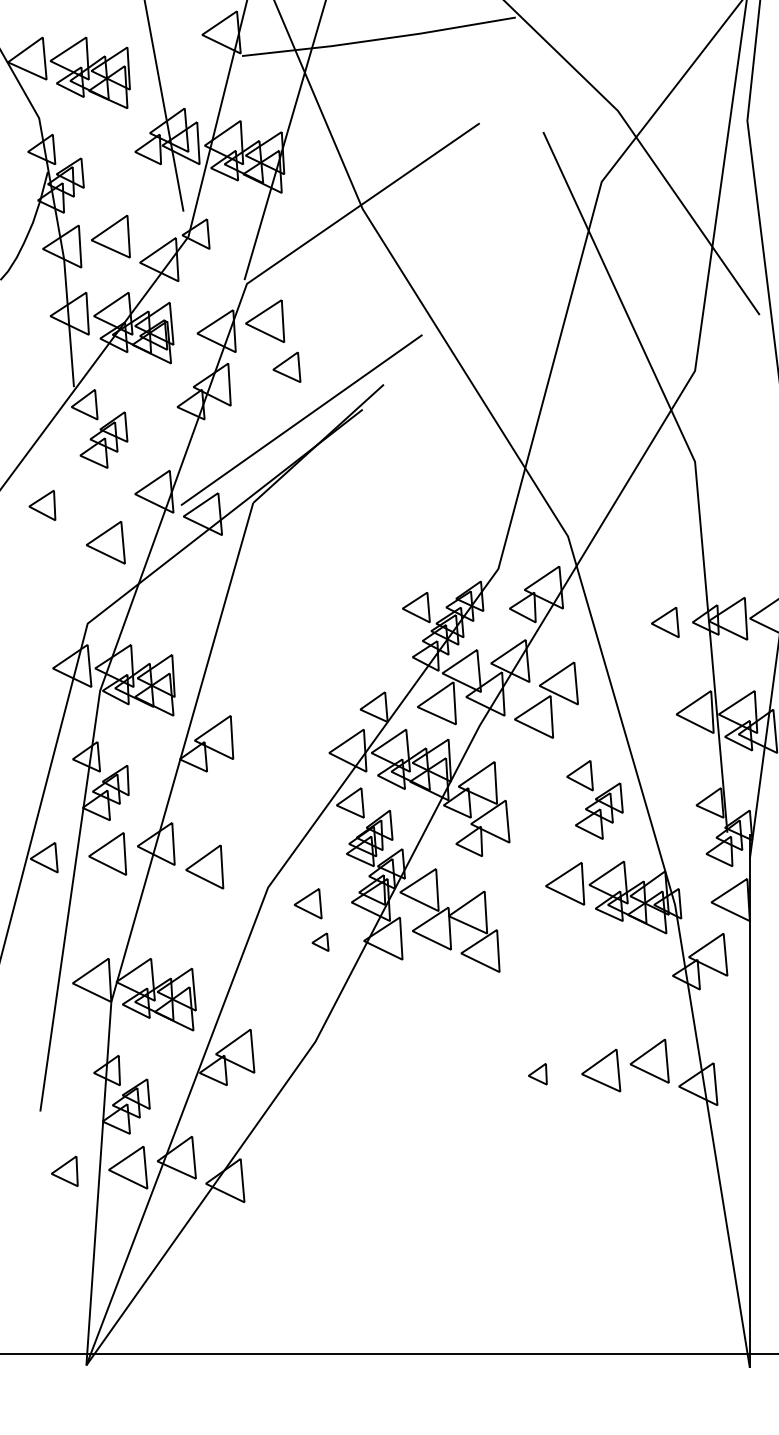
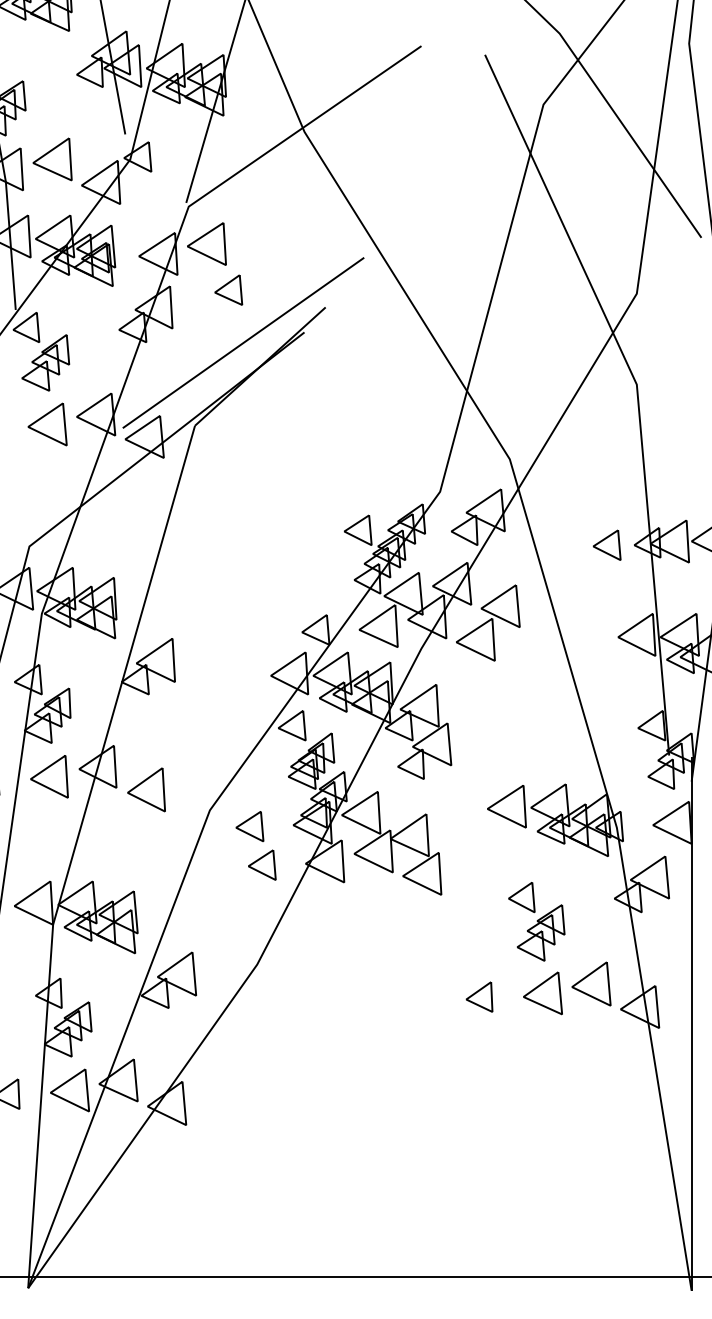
part: (105, 542) -> (47, 424), moved
part: (594, 799) -> (536, 921), moved
part: (320, 941) -> (262, 864), size x1.67
part: (537, 1073) -> (479, 996), size x1.43

